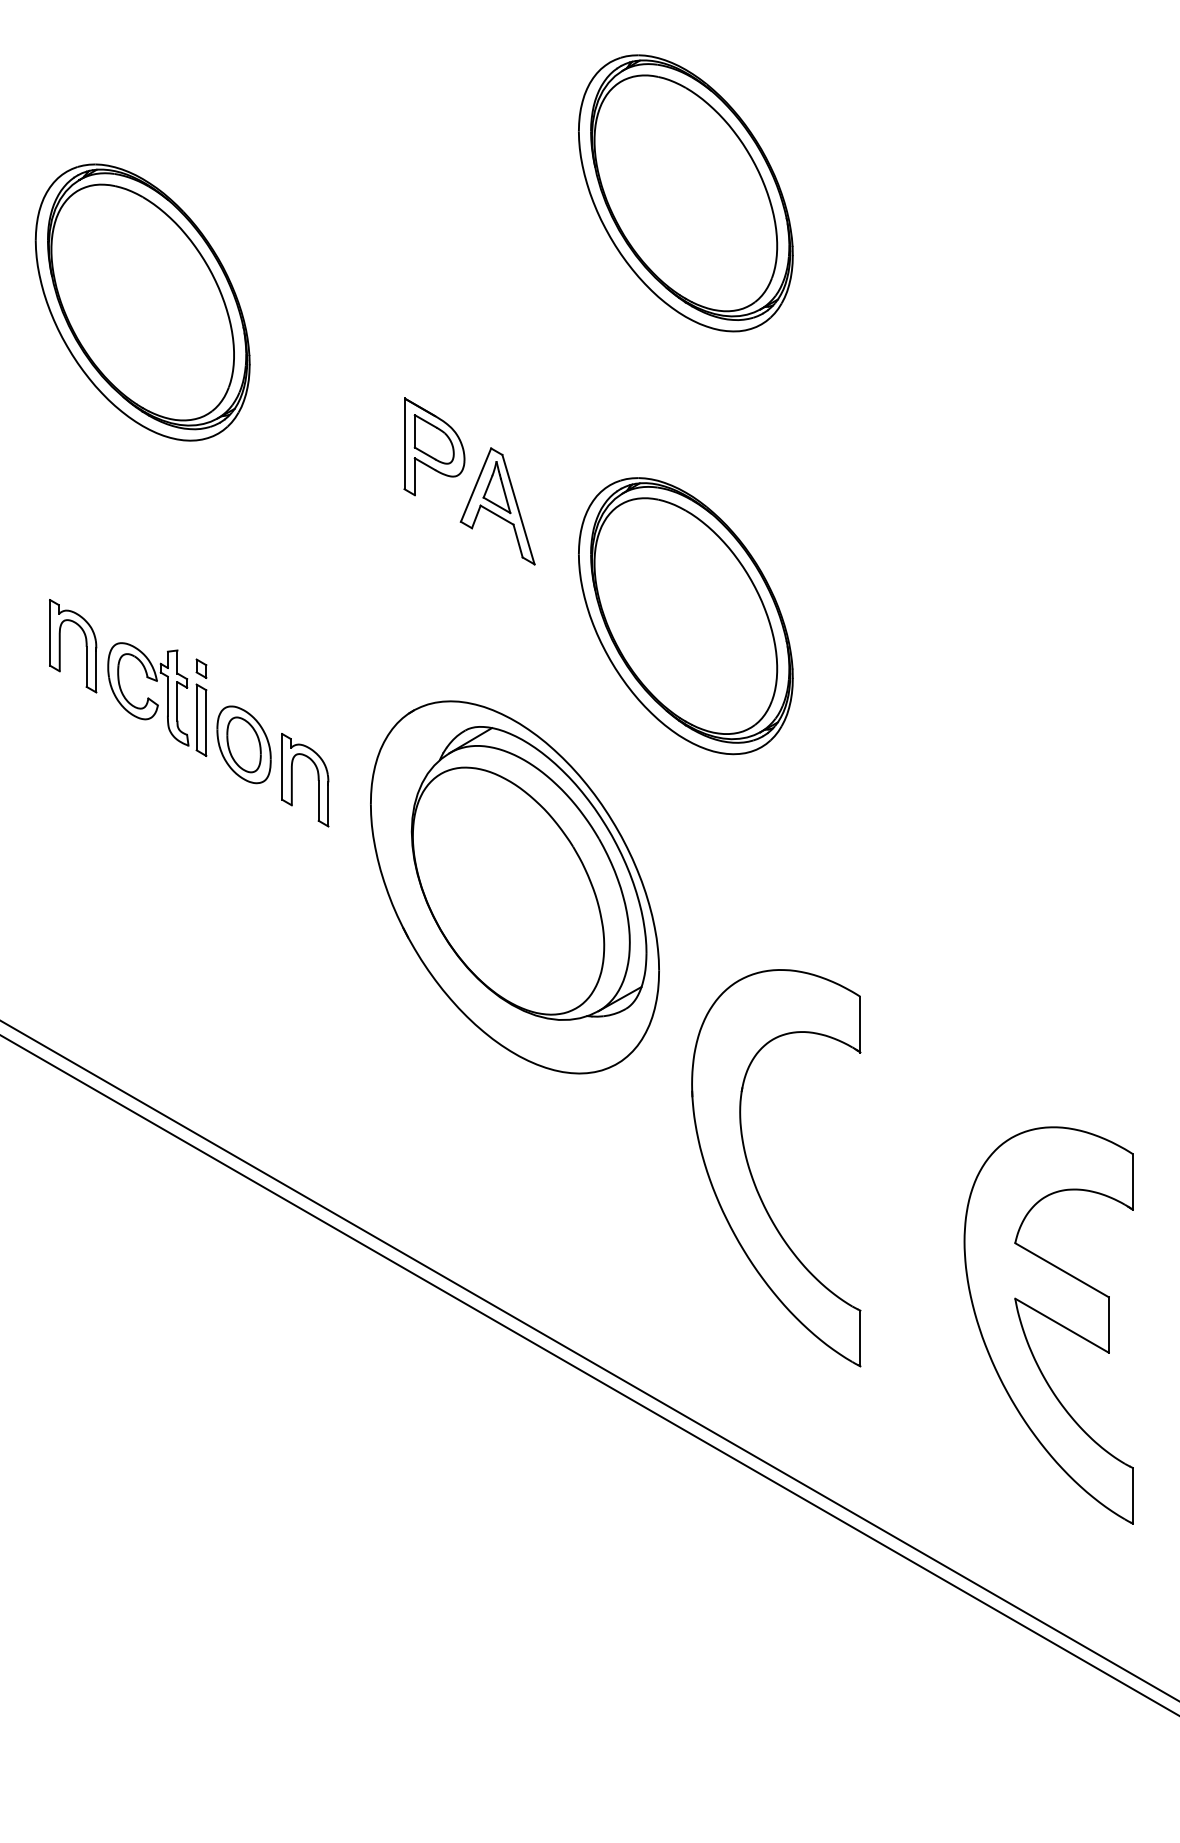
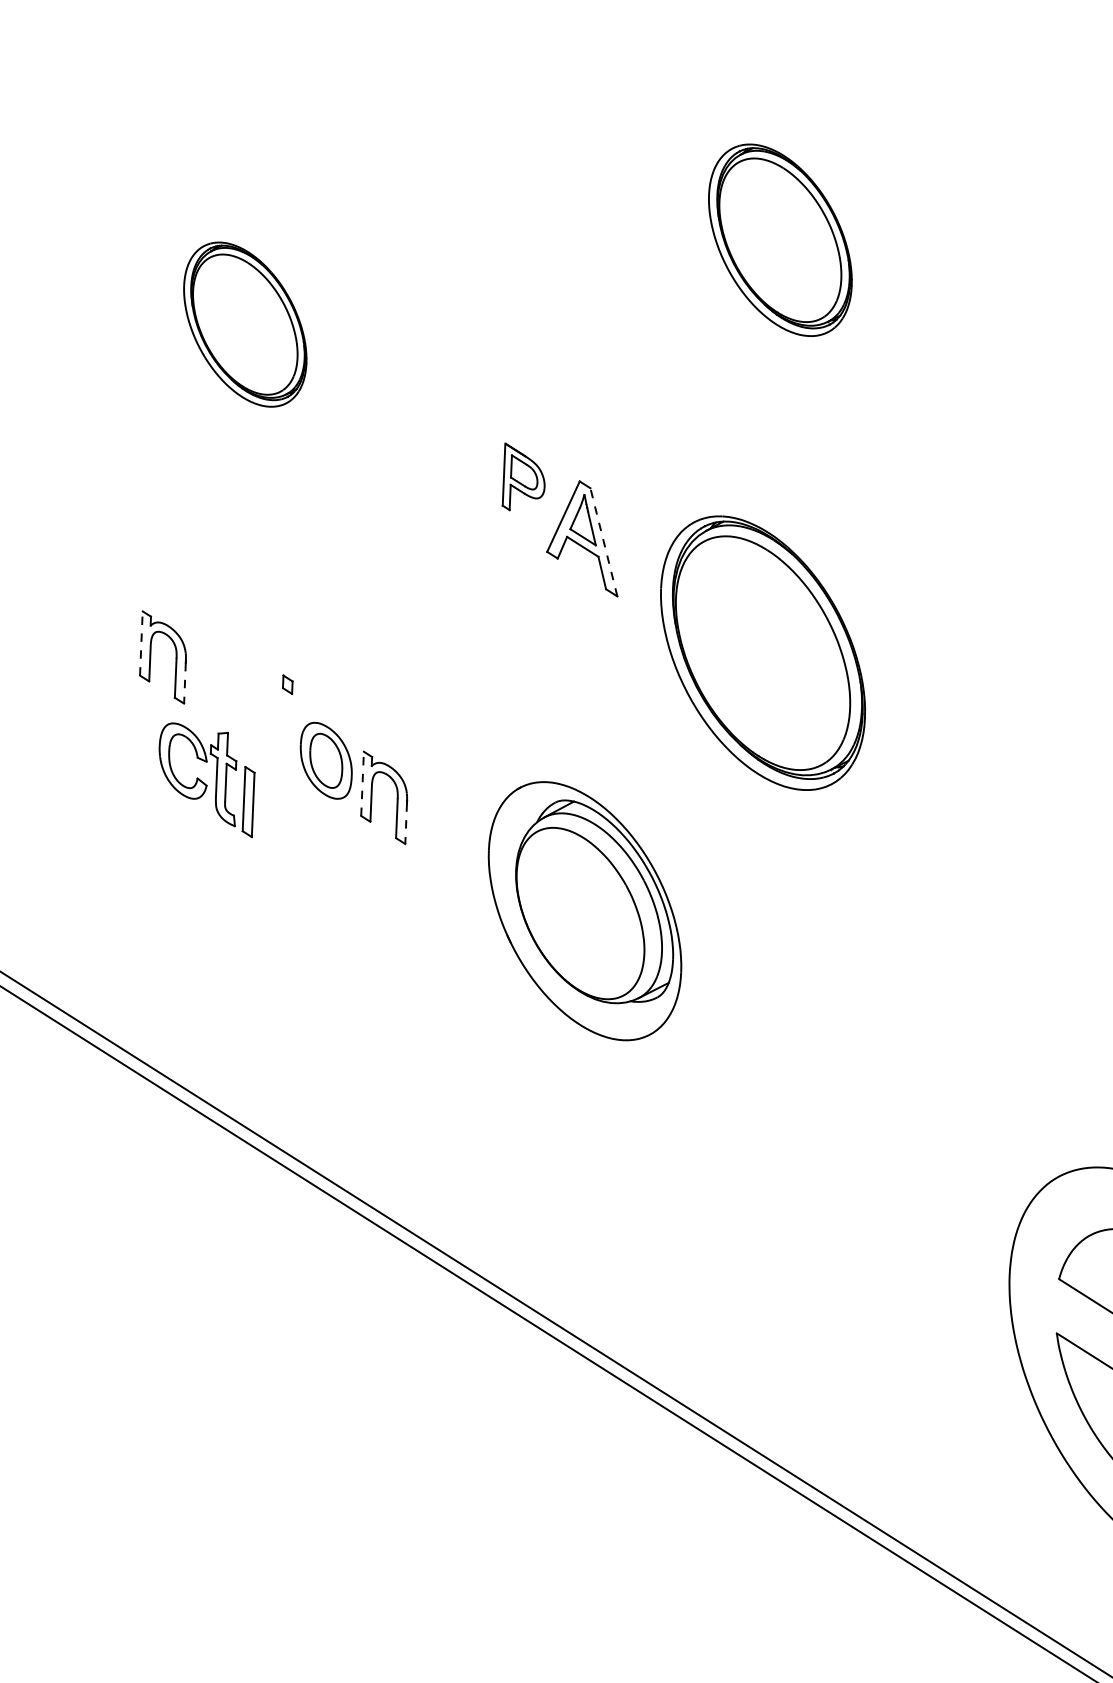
part: (685, 193) -> (779, 240), size x0.7
part: (142, 302) -> (245, 324), size x0.6
part: (434, 446) -> (524, 477), size x0.7
line: (518, 509) -> (603, 542), solid -> dashed
line: (50, 632) -> (141, 643), solid -> dashed
line: (96, 671) -> (185, 683), solid -> dashed
part: (157, 699) -> (206, 779), moved
line: (282, 766) -> (362, 783), solid -> dashed
line: (328, 805) -> (406, 823), solid -> dashed
part: (514, 887) -> (584, 911), size x0.7
part: (753, 1177) -> (806, 1204), removed

